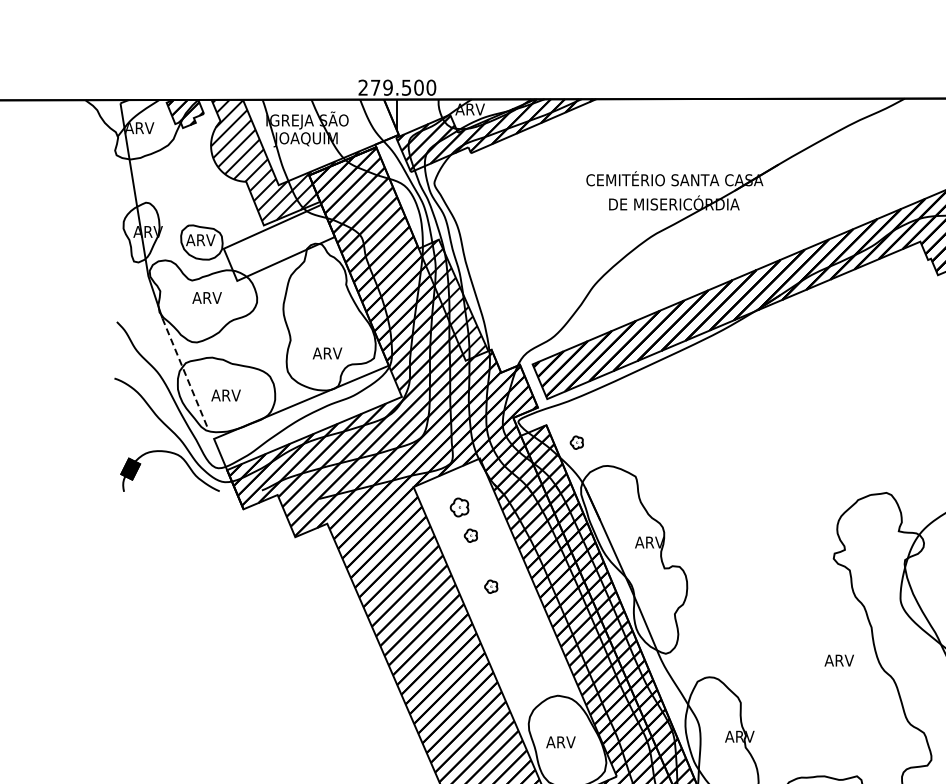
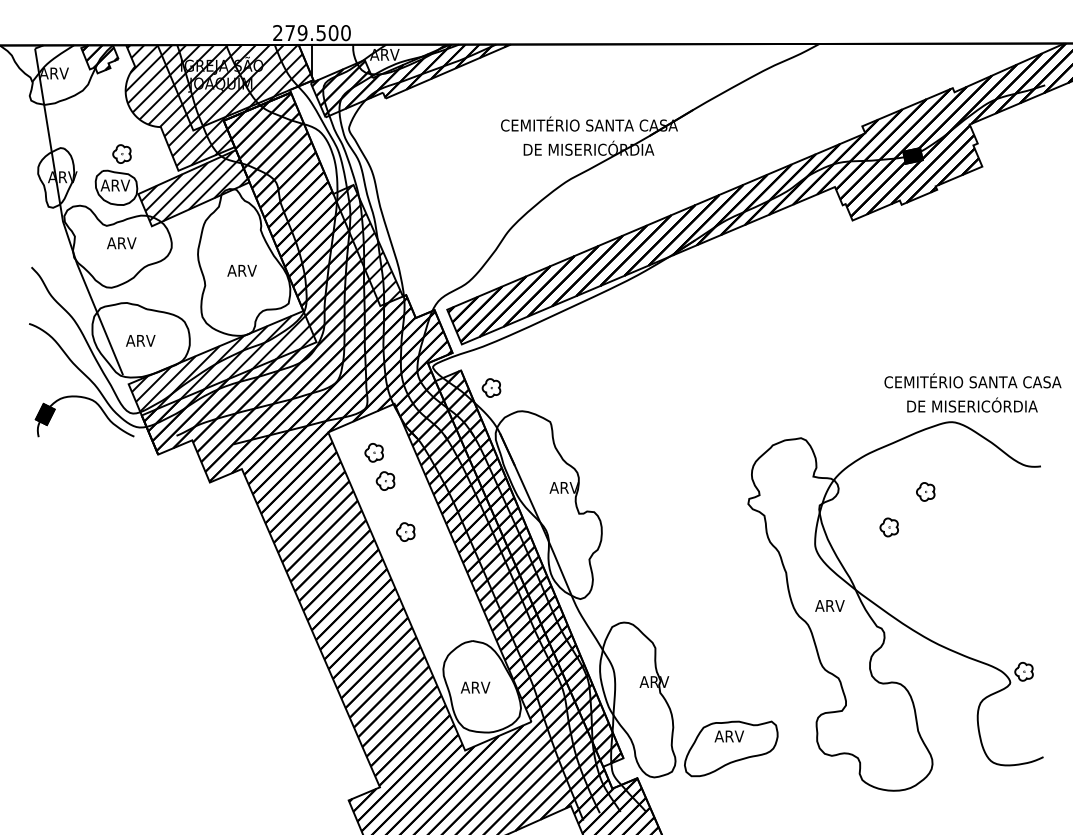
hatch: (318, 140) -> (233, 85), added
part: (206, 208) -> (121, 153), added
hatch: (279, 241) -> (194, 186), added
text: (326, 353) -> (241, 270), moved
line: (185, 374) -> (100, 319), dashed -> solid
hatch: (307, 418) -> (222, 363), added
part: (576, 442) -> (491, 387), size x1.43
part: (470, 535) -> (385, 480), size x1.43
part: (490, 586) -> (405, 531), size x1.43
text: (838, 660) -> (829, 605), moved

